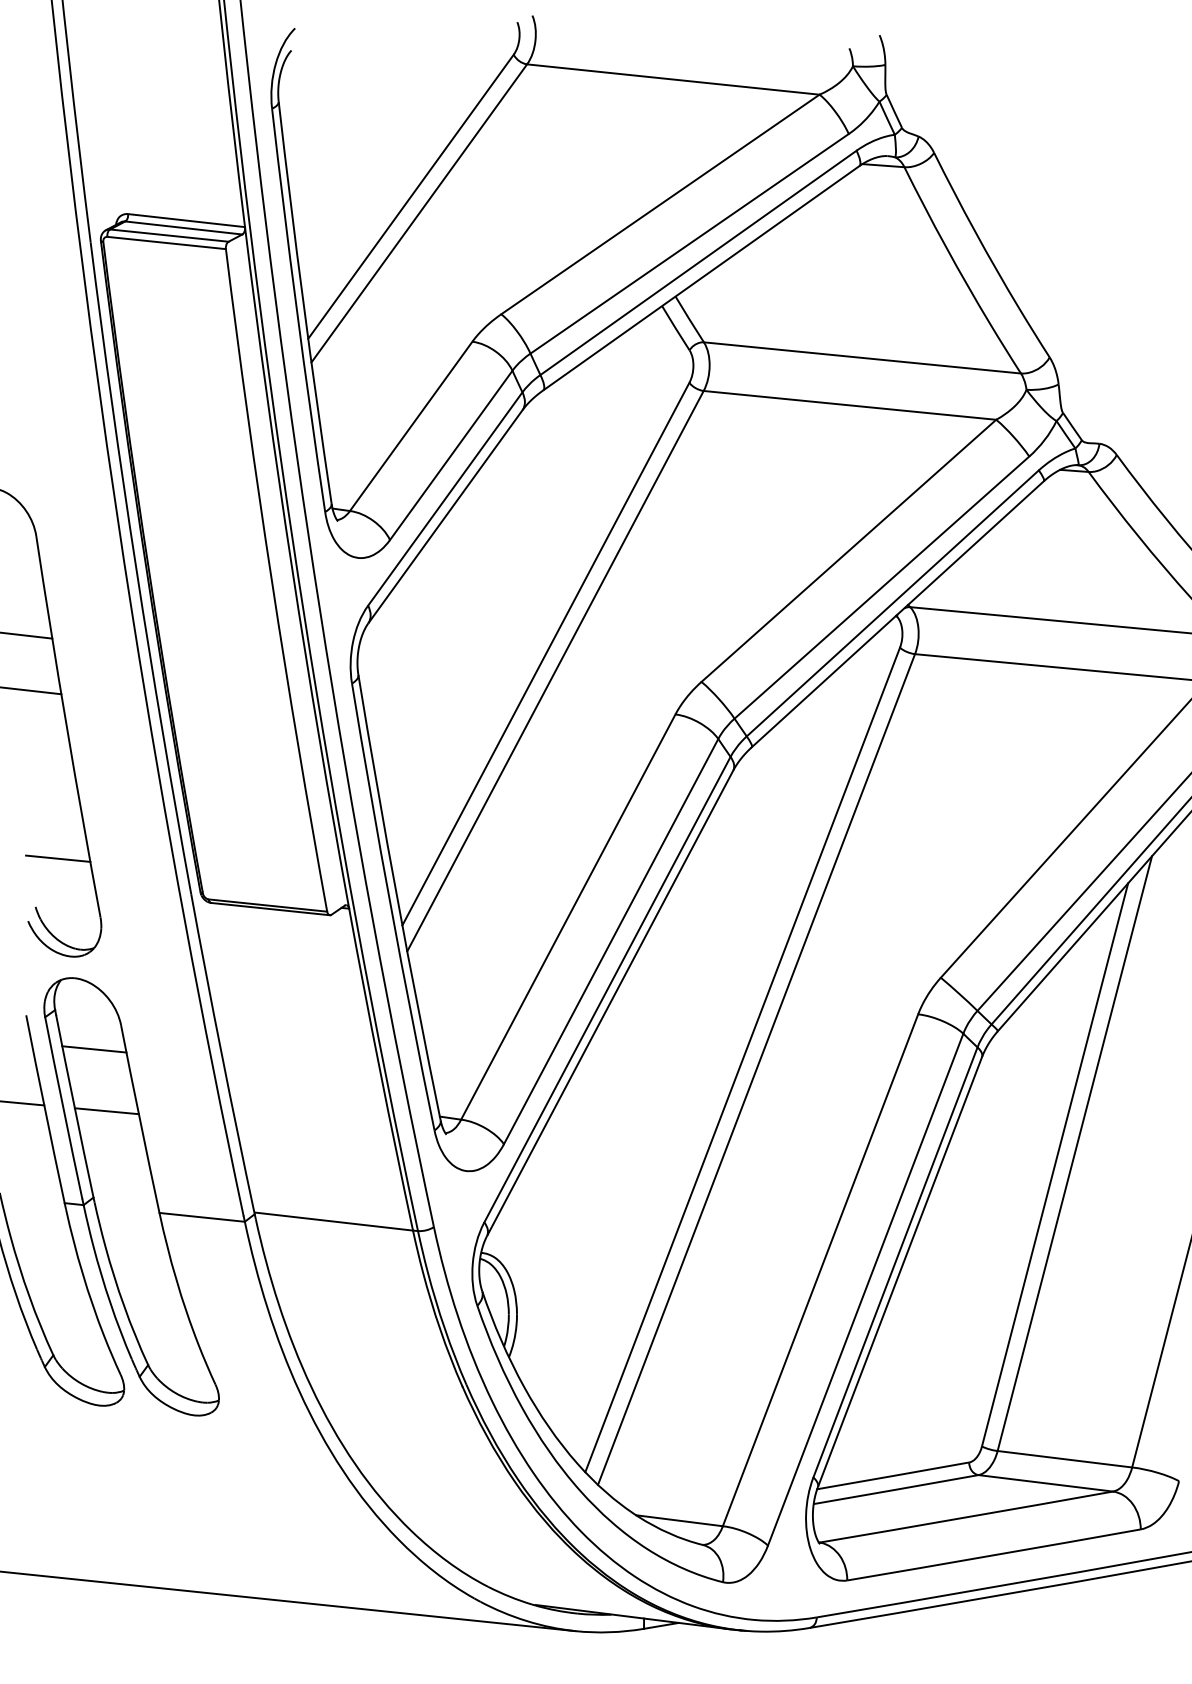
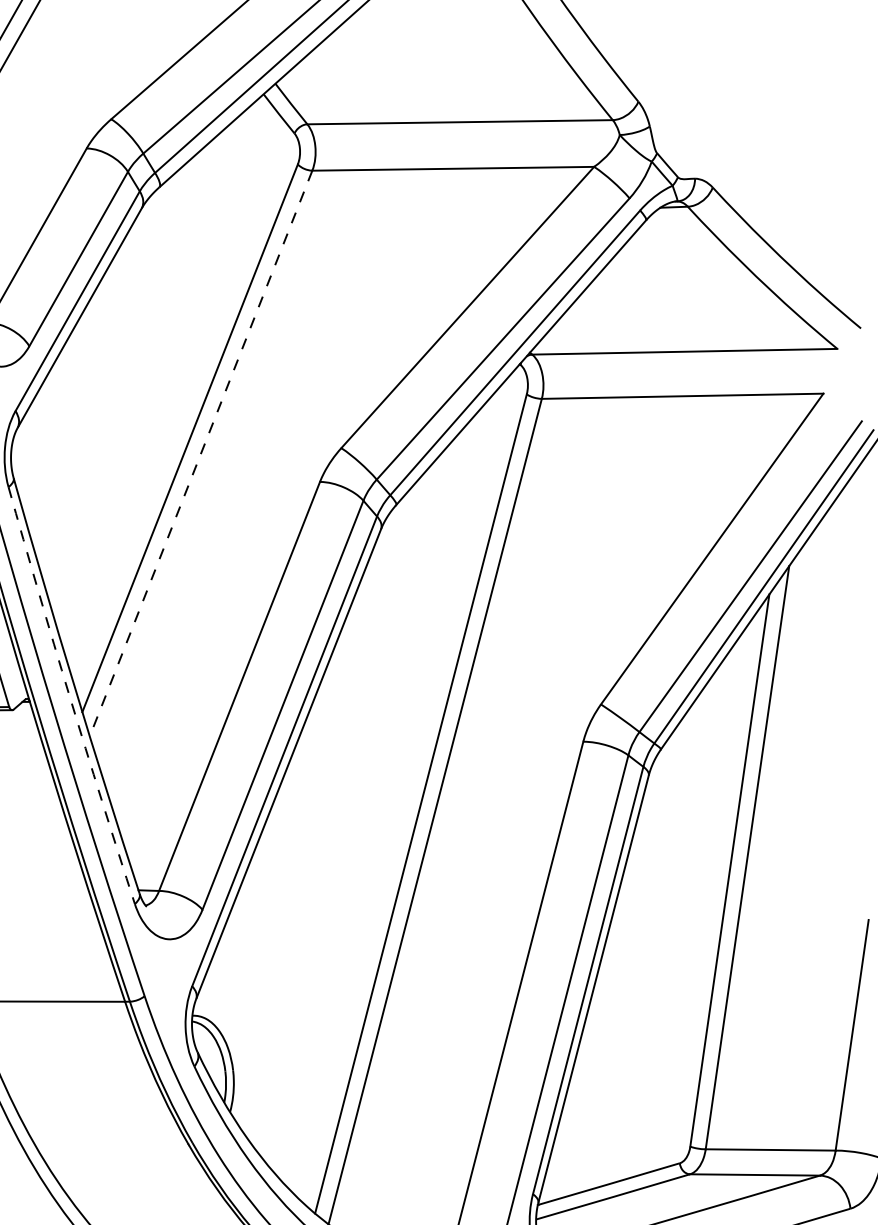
line: (555, 671) -> (201, 453), solid -> dashed
arc: (391, 907) -> (70, 696), solid -> dashed

